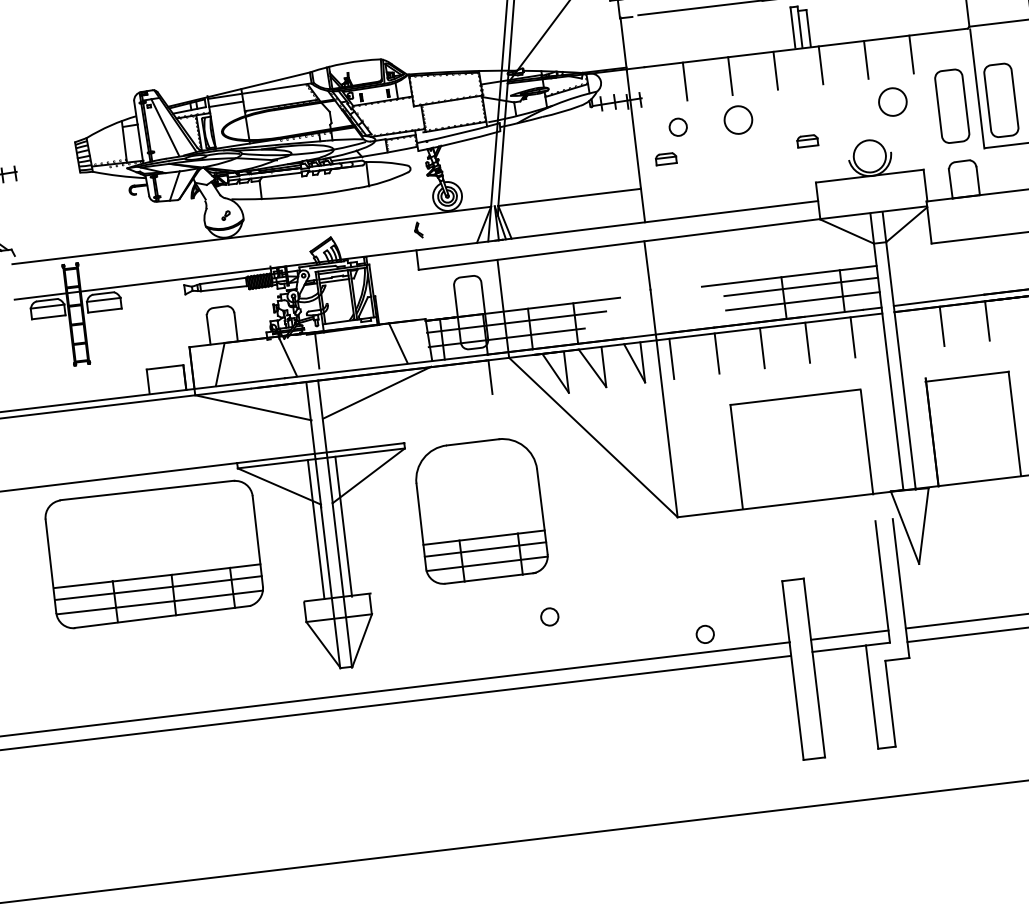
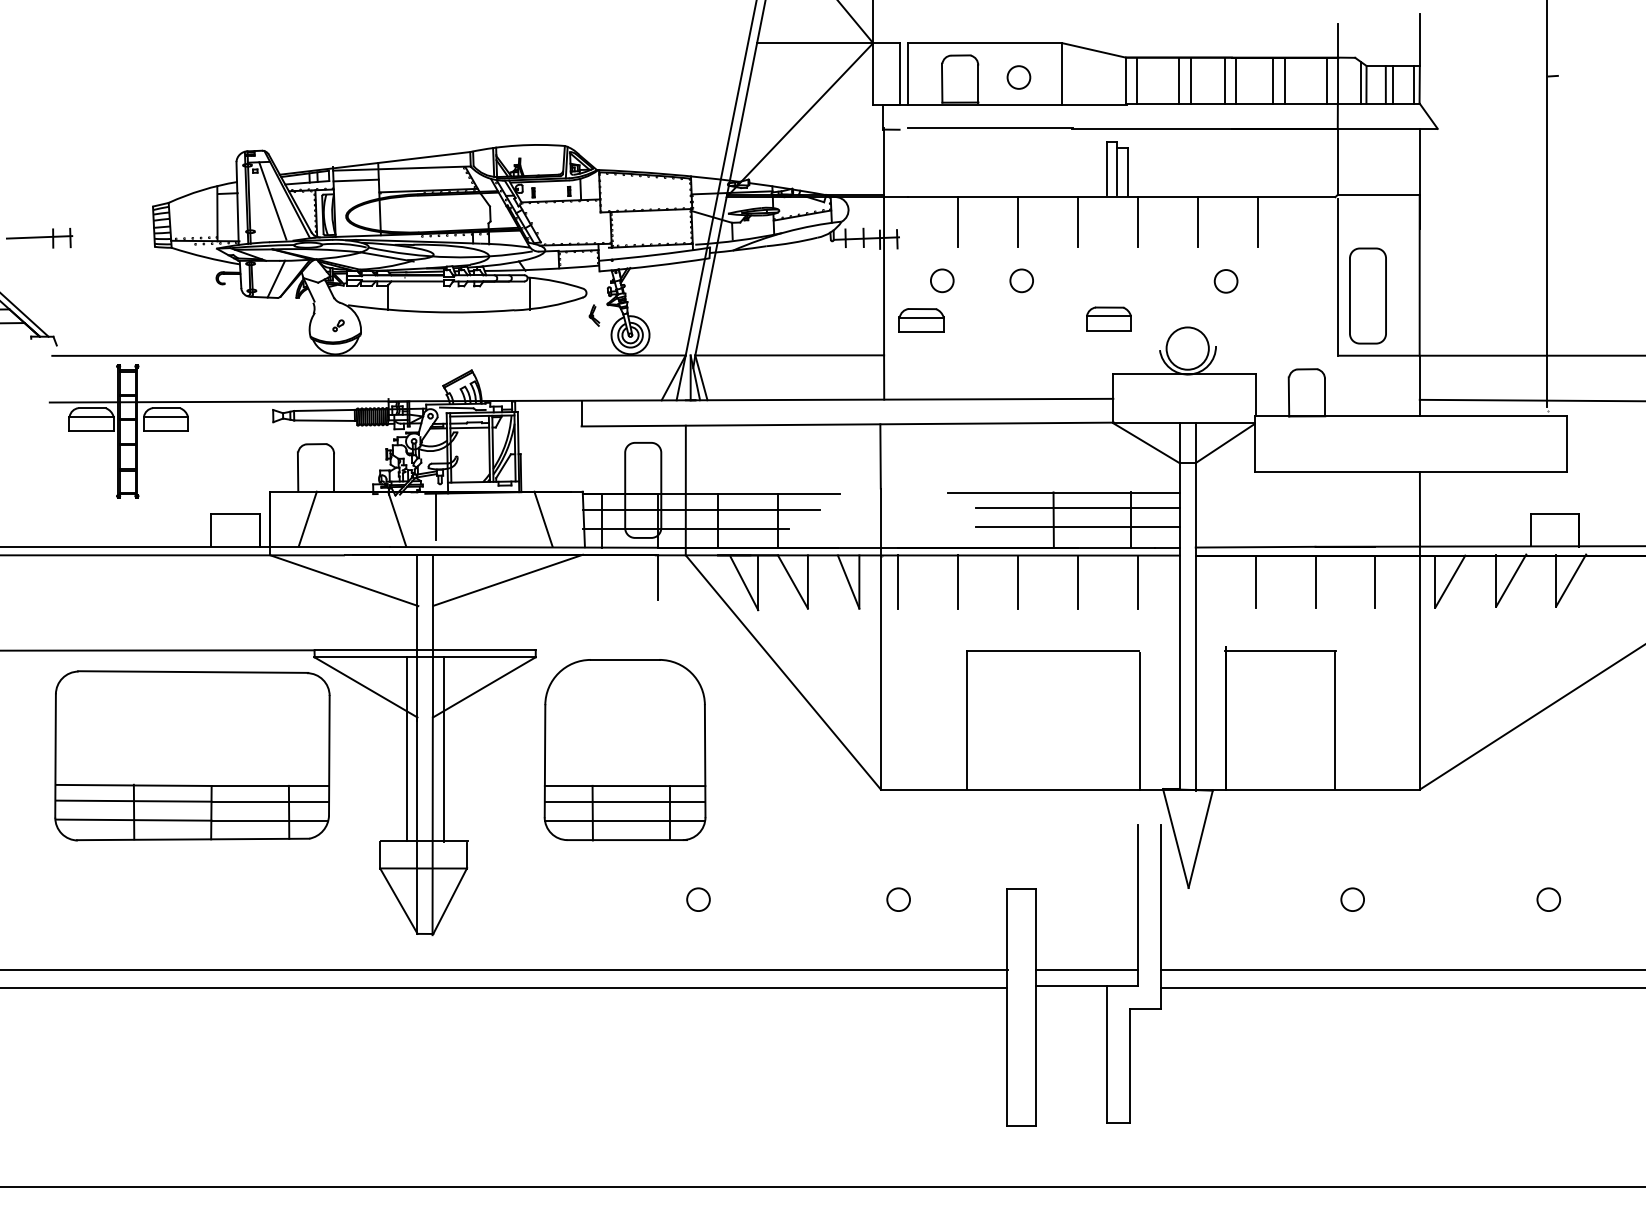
circle: (892, 102) -> (1225, 281), size x0.62
part: (951, 105) -> (1302, 295), removed
circle: (738, 119) -> (1021, 280), size x0.62
part: (807, 140) -> (1108, 318), size x1.67
part: (666, 159) -> (921, 320), size x1.67
part: (418, 230) -> (594, 315), moved
circle: (705, 634) -> (898, 899), moved

